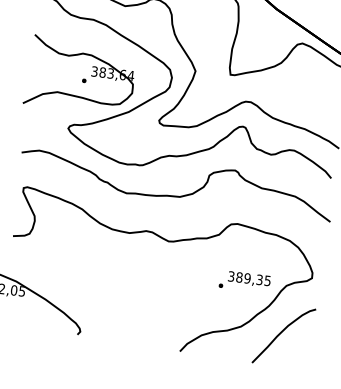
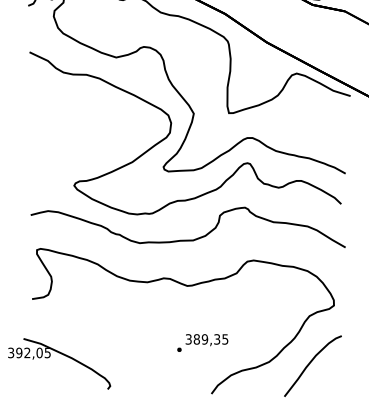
part: (79, 75) -> (79, 131), removed
text: (244, 281) -> (202, 342), moved

